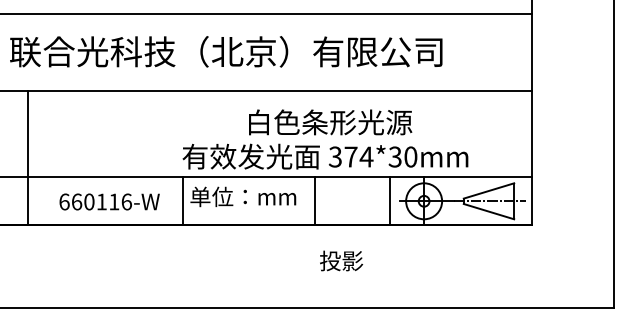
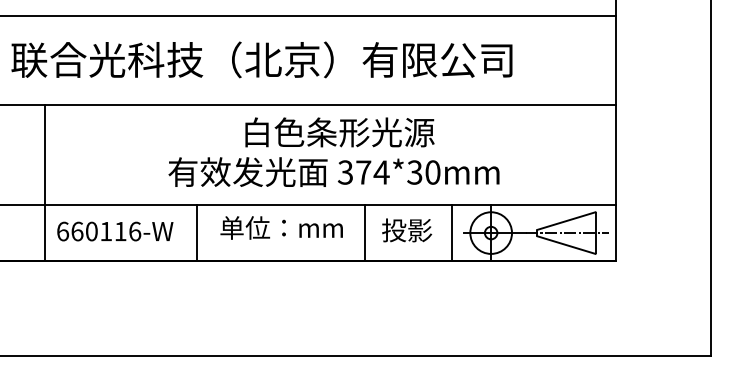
text: (325, 139) -> (334, 152), moved
line: (28, 157) -> (45, 182), moved
text: (109, 201) -> (115, 230), moved
line: (183, 201) -> (197, 233), moved
text: (341, 260) -> (407, 229), moved

